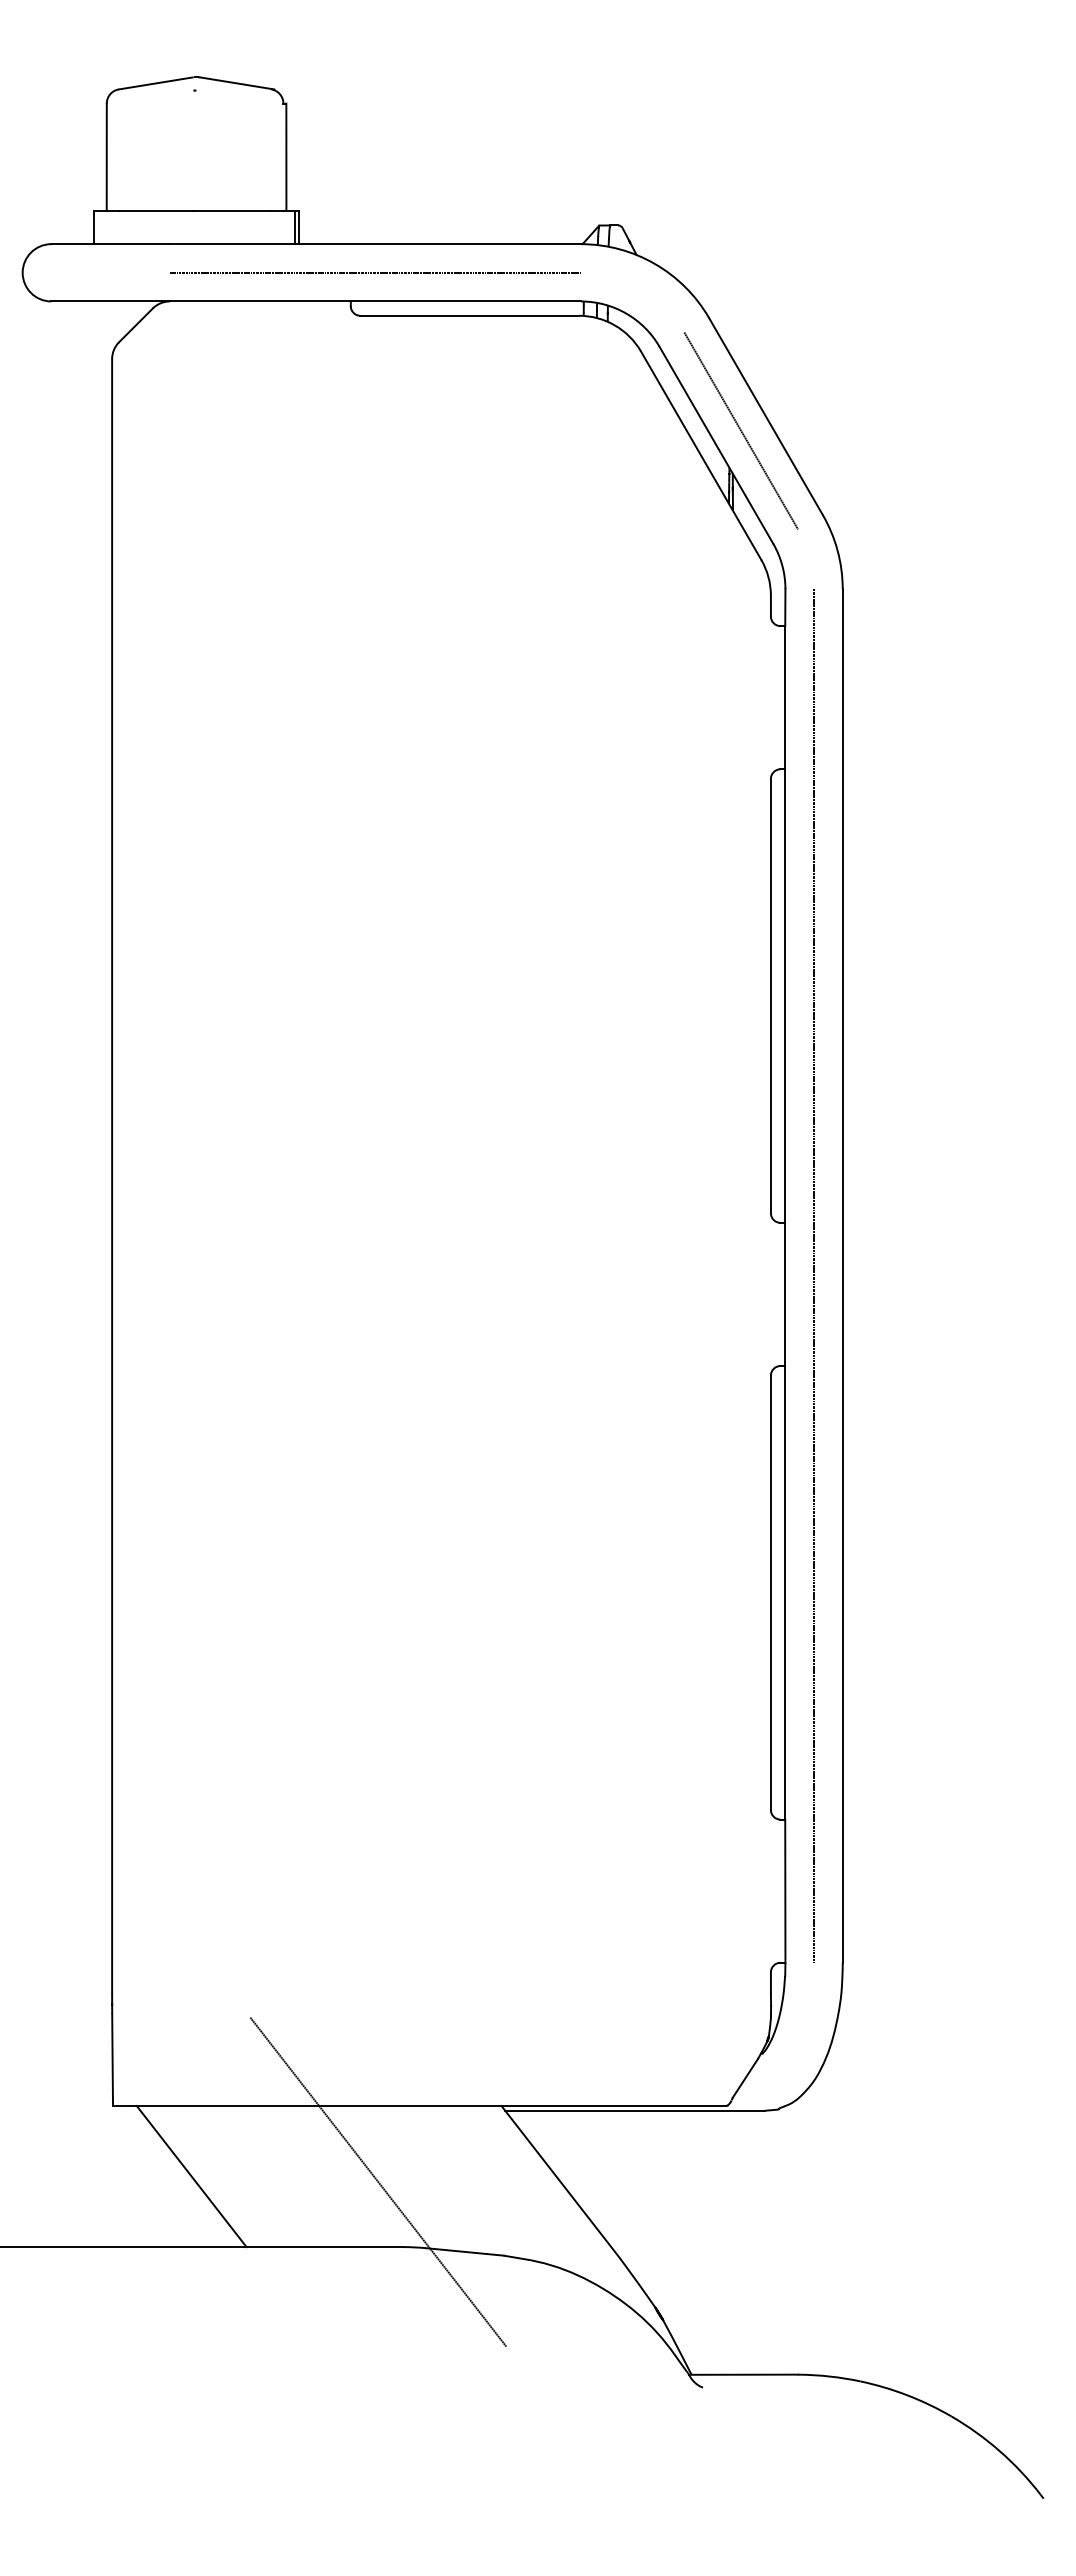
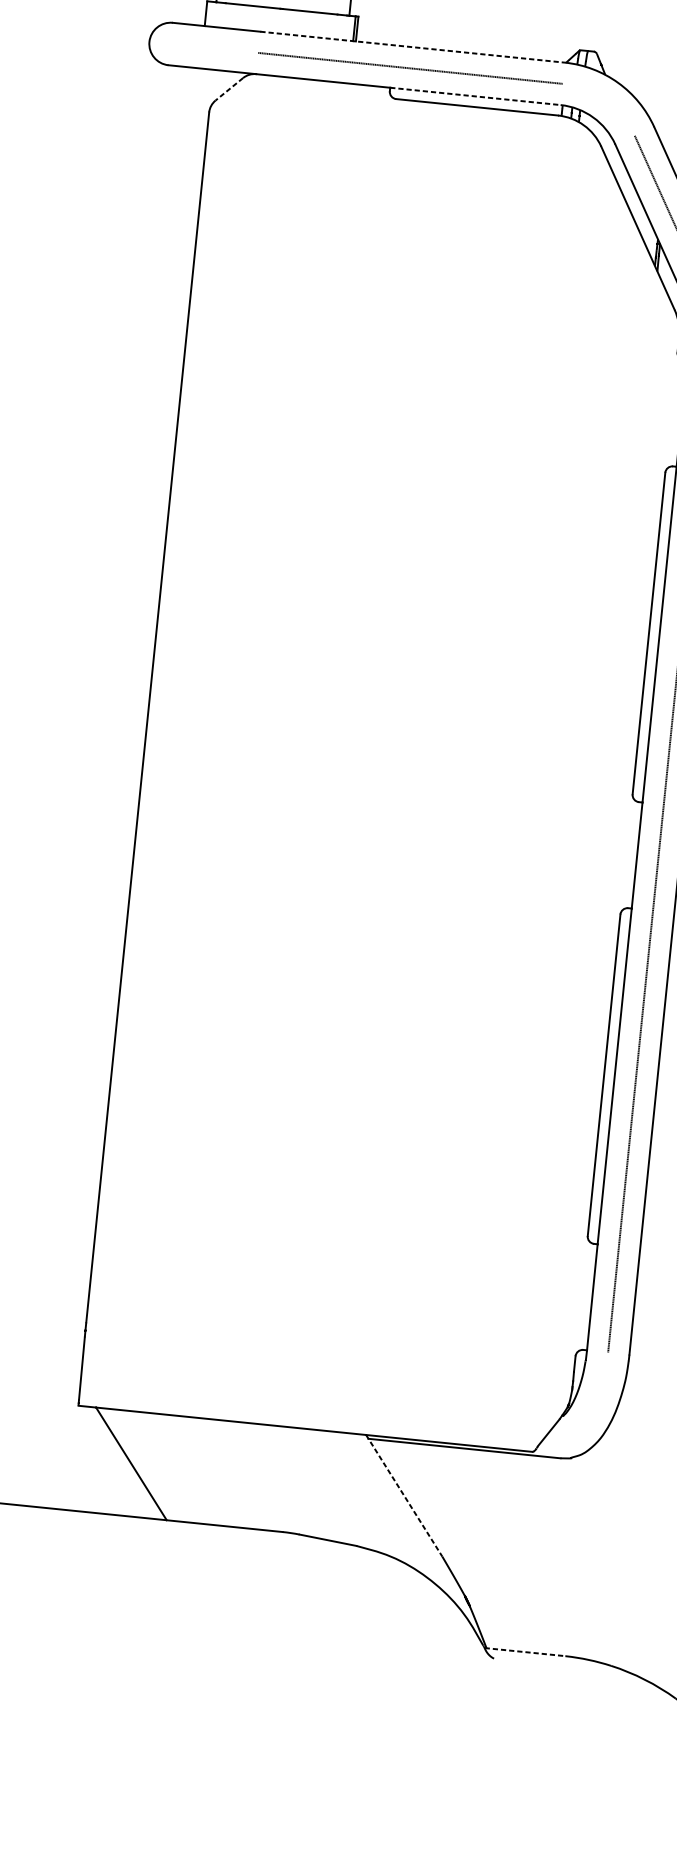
line: (375, 244) -> (412, 47), solid -> dashed
line: (466, 301) -> (475, 96), solid -> dashed
line: (136, 325) -> (229, 89), solid -> dashed
line: (378, 2181) -> (269, 1481), removed
line: (561, 2182) -> (404, 1496), solid -> dashed
line: (743, 2374) -> (525, 1651), solid -> dashed

